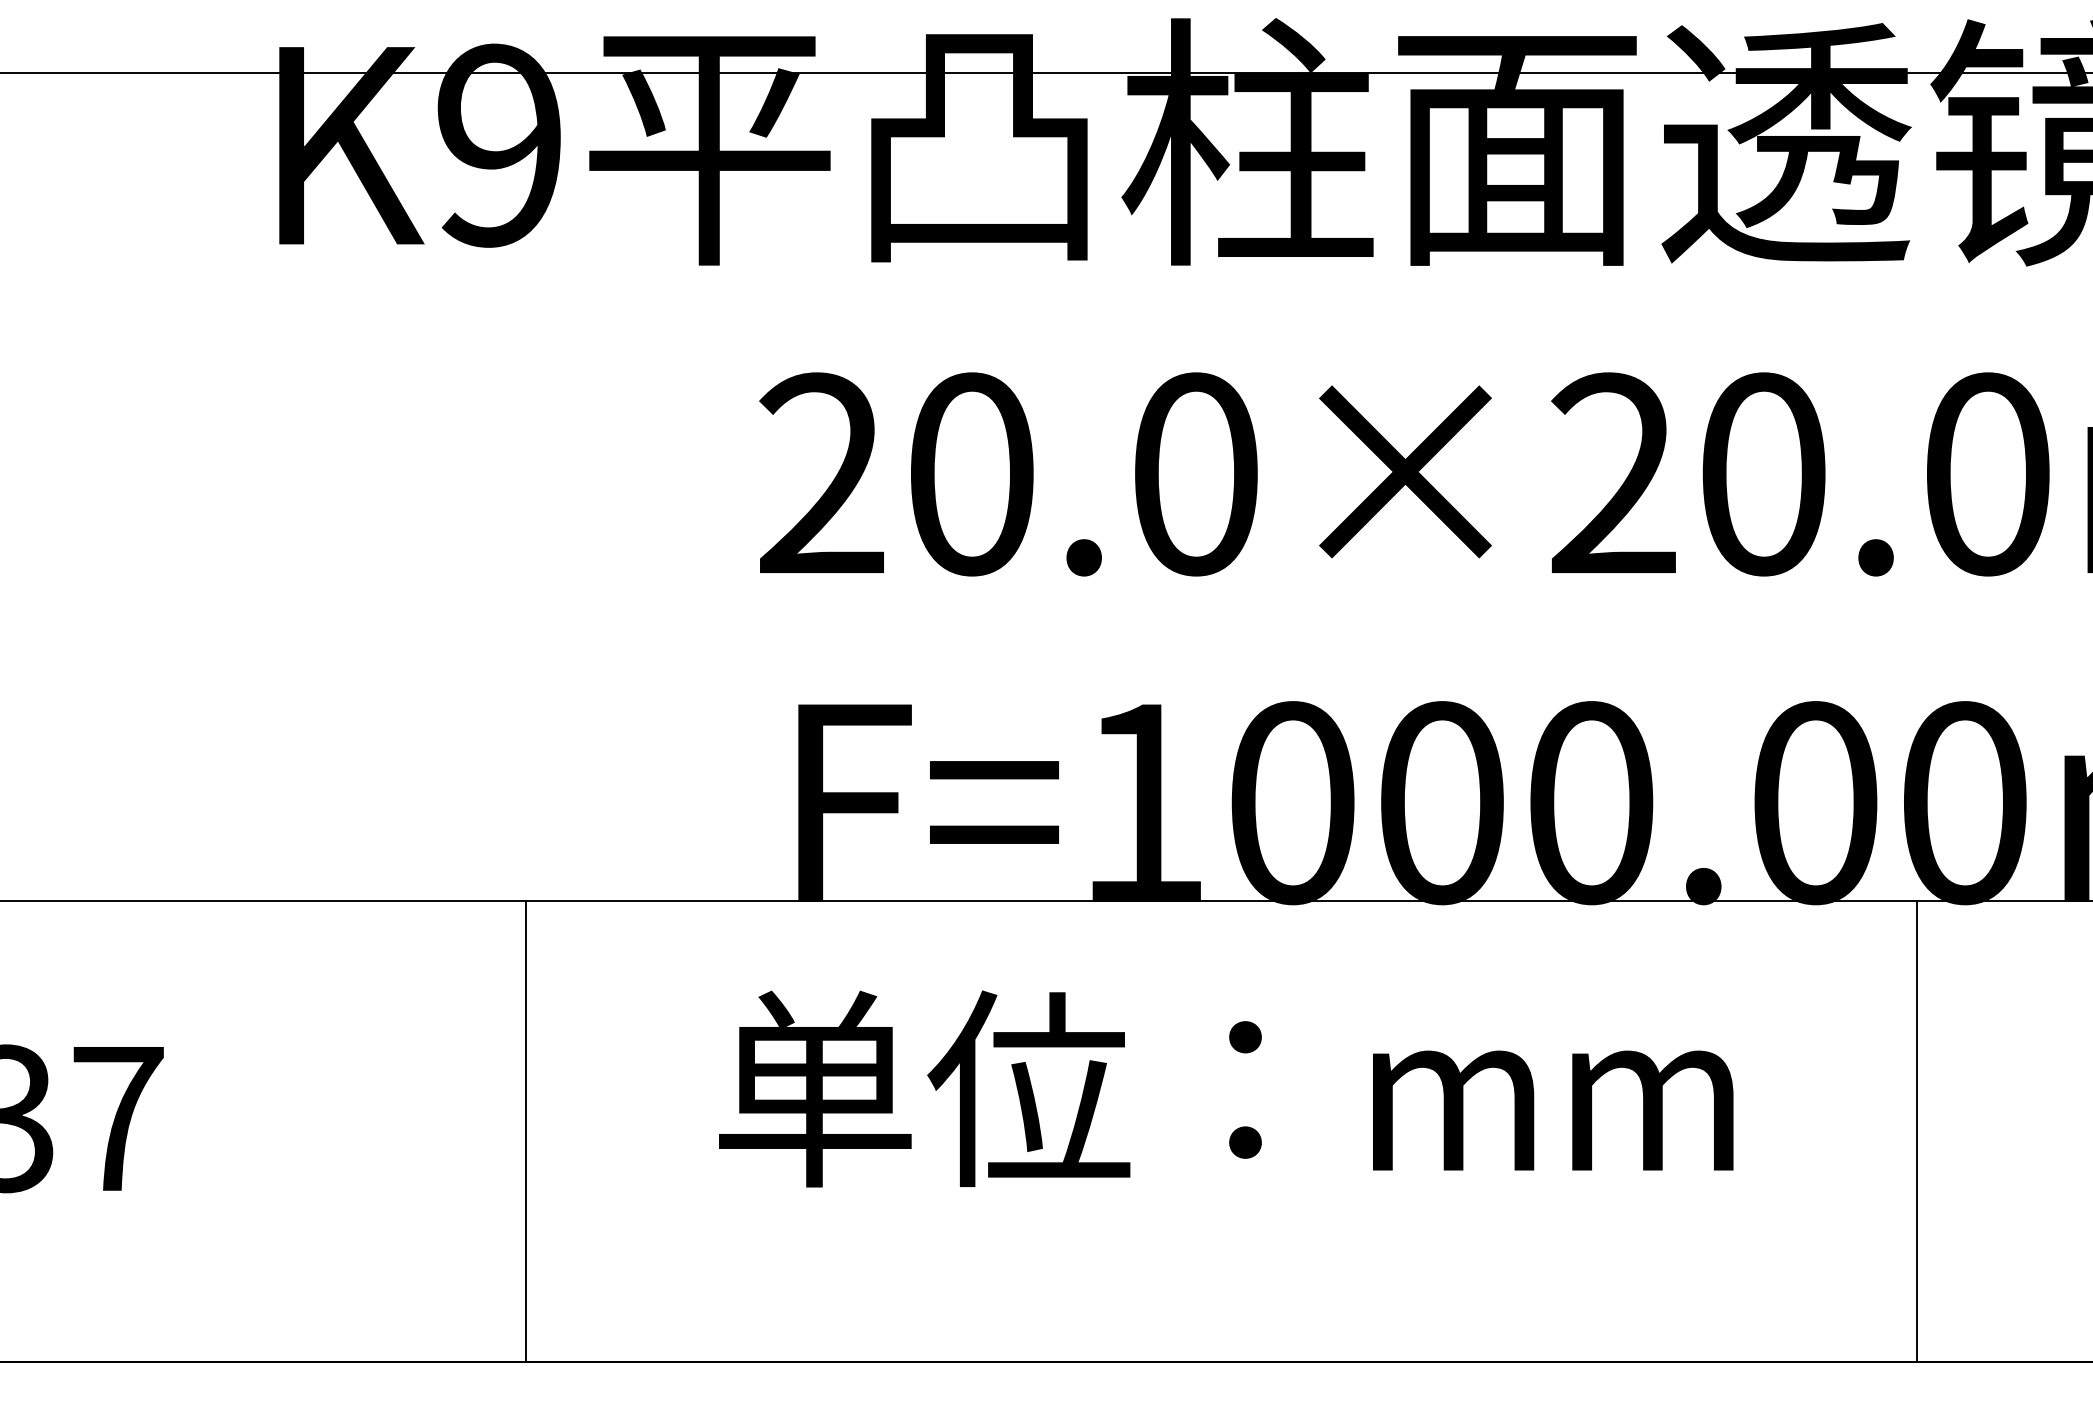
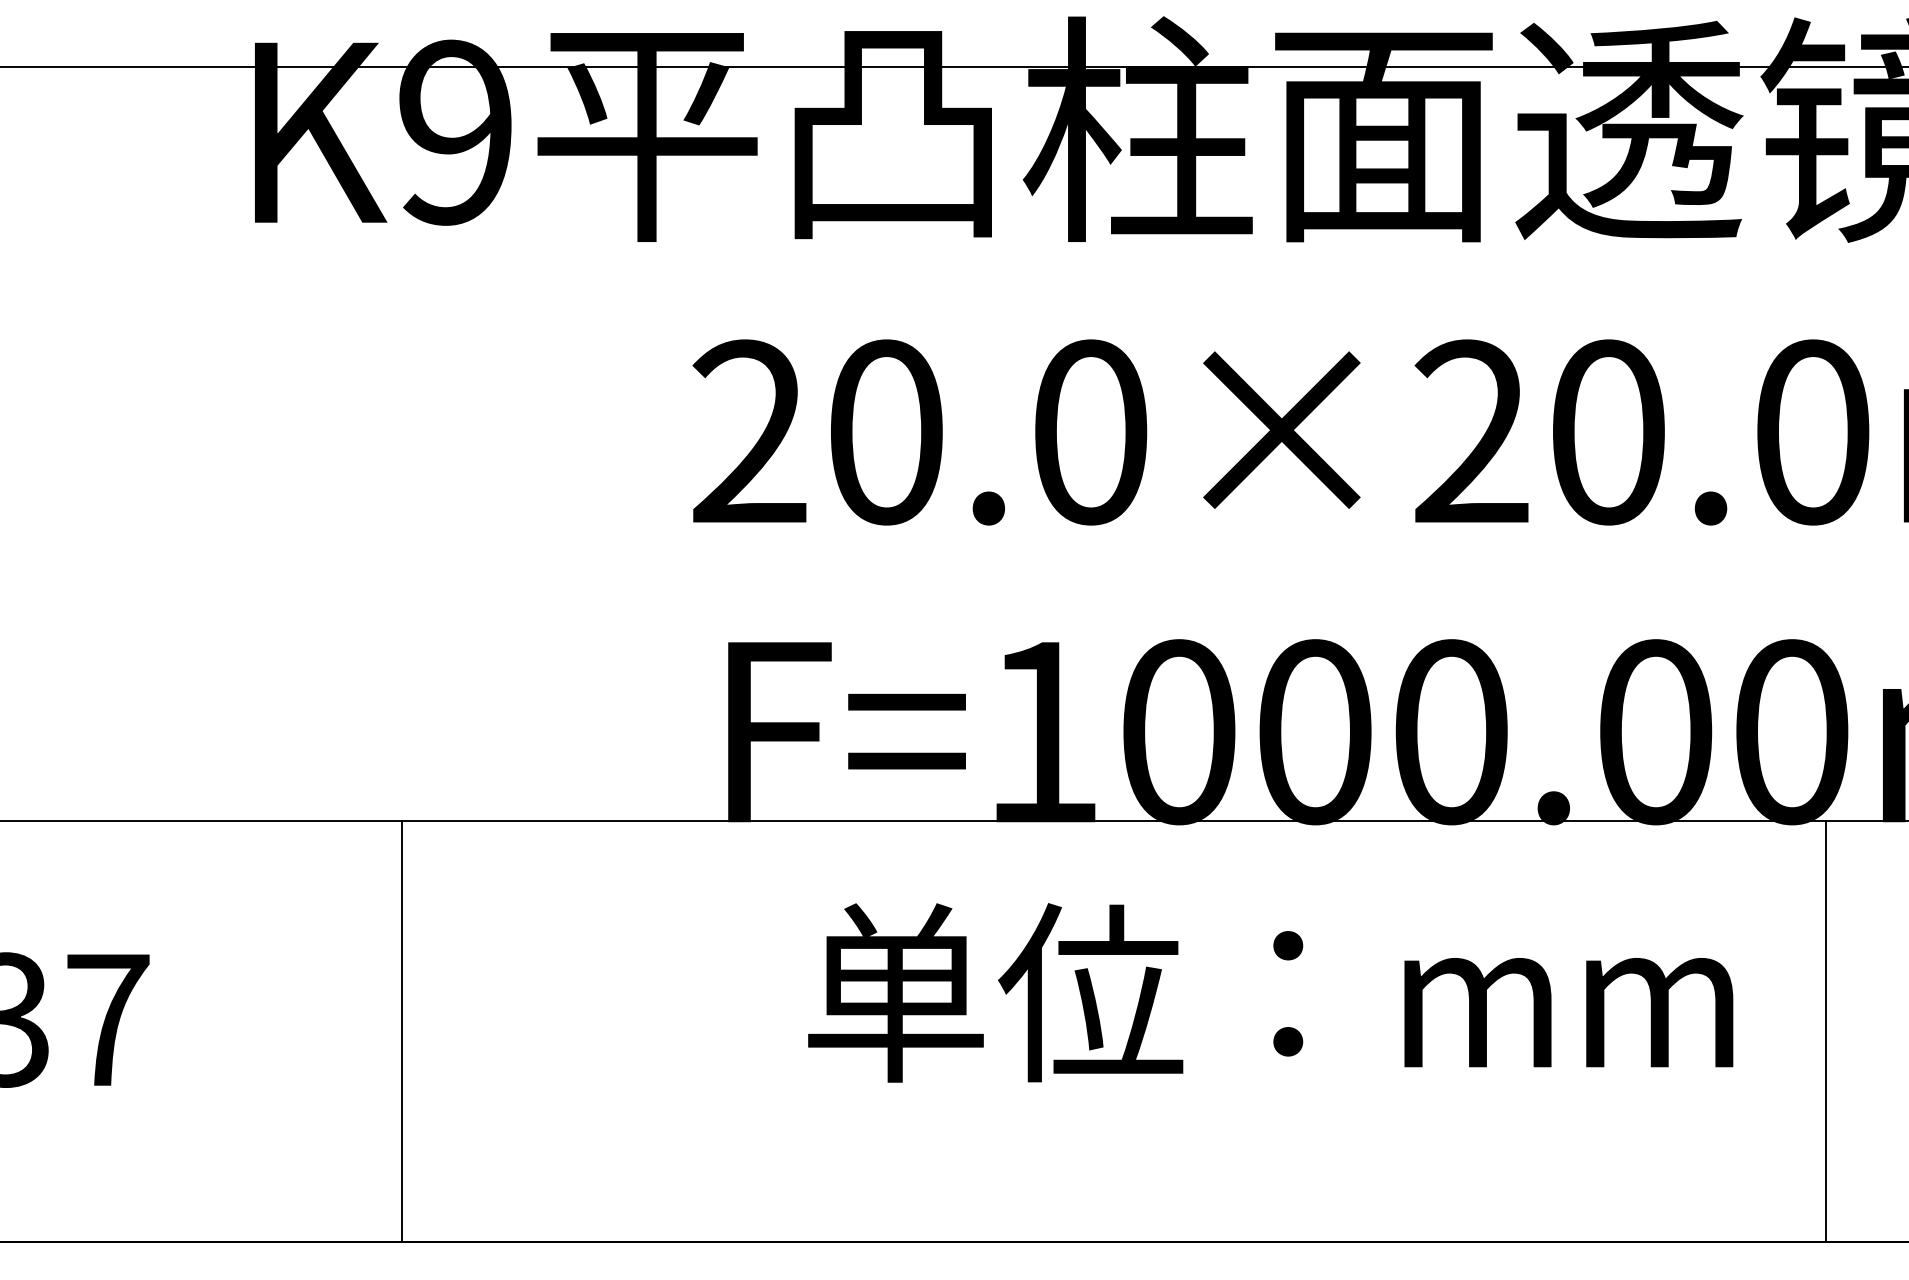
text: (1226, 1088) -> (1270, 992), moved
line: (525, 1130) -> (401, 1030), moved
line: (1916, 1130) -> (1825, 1030), moved

